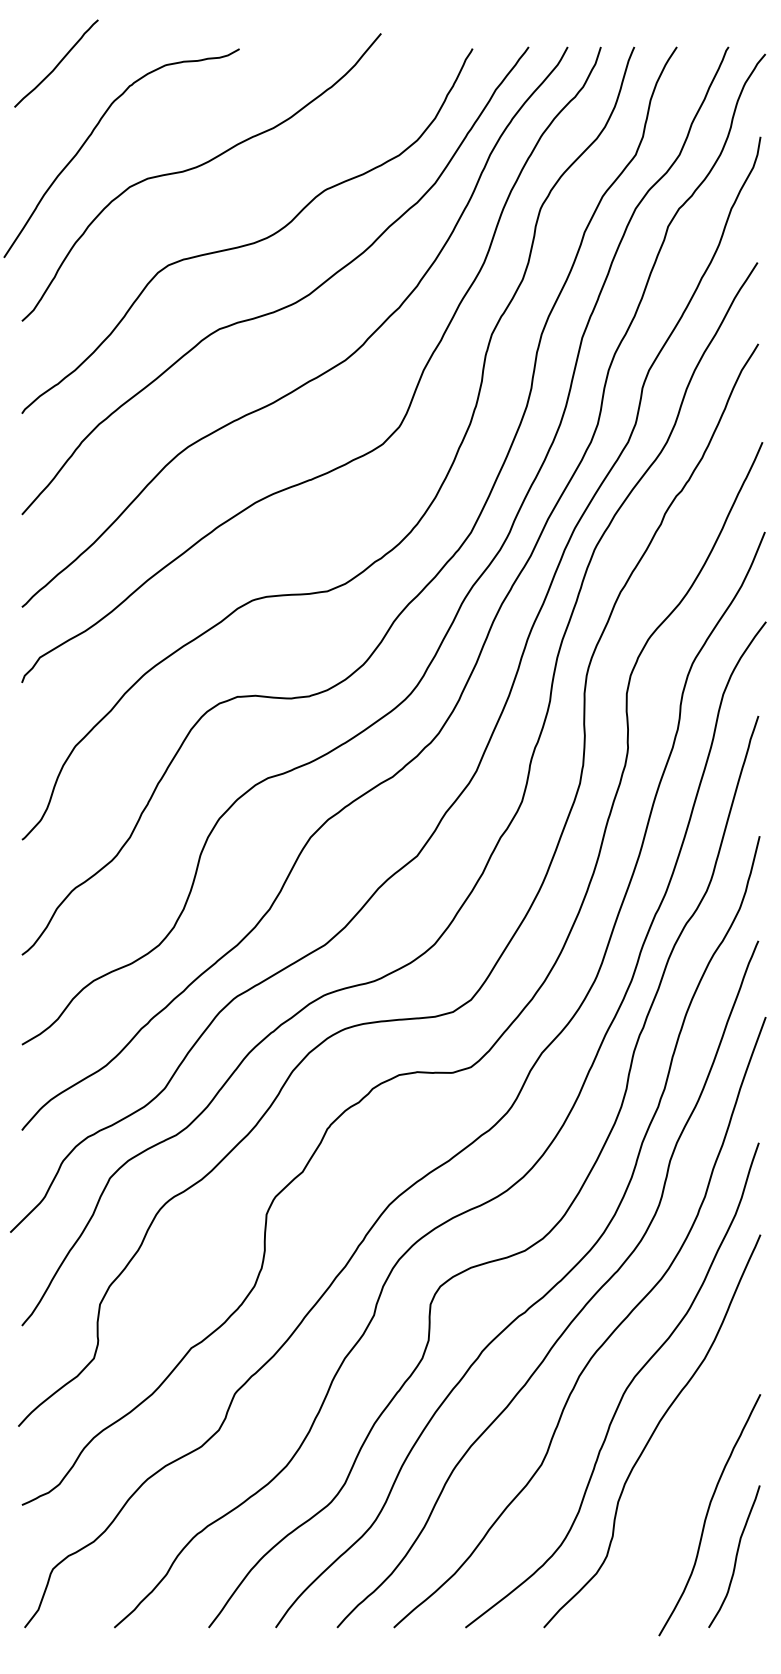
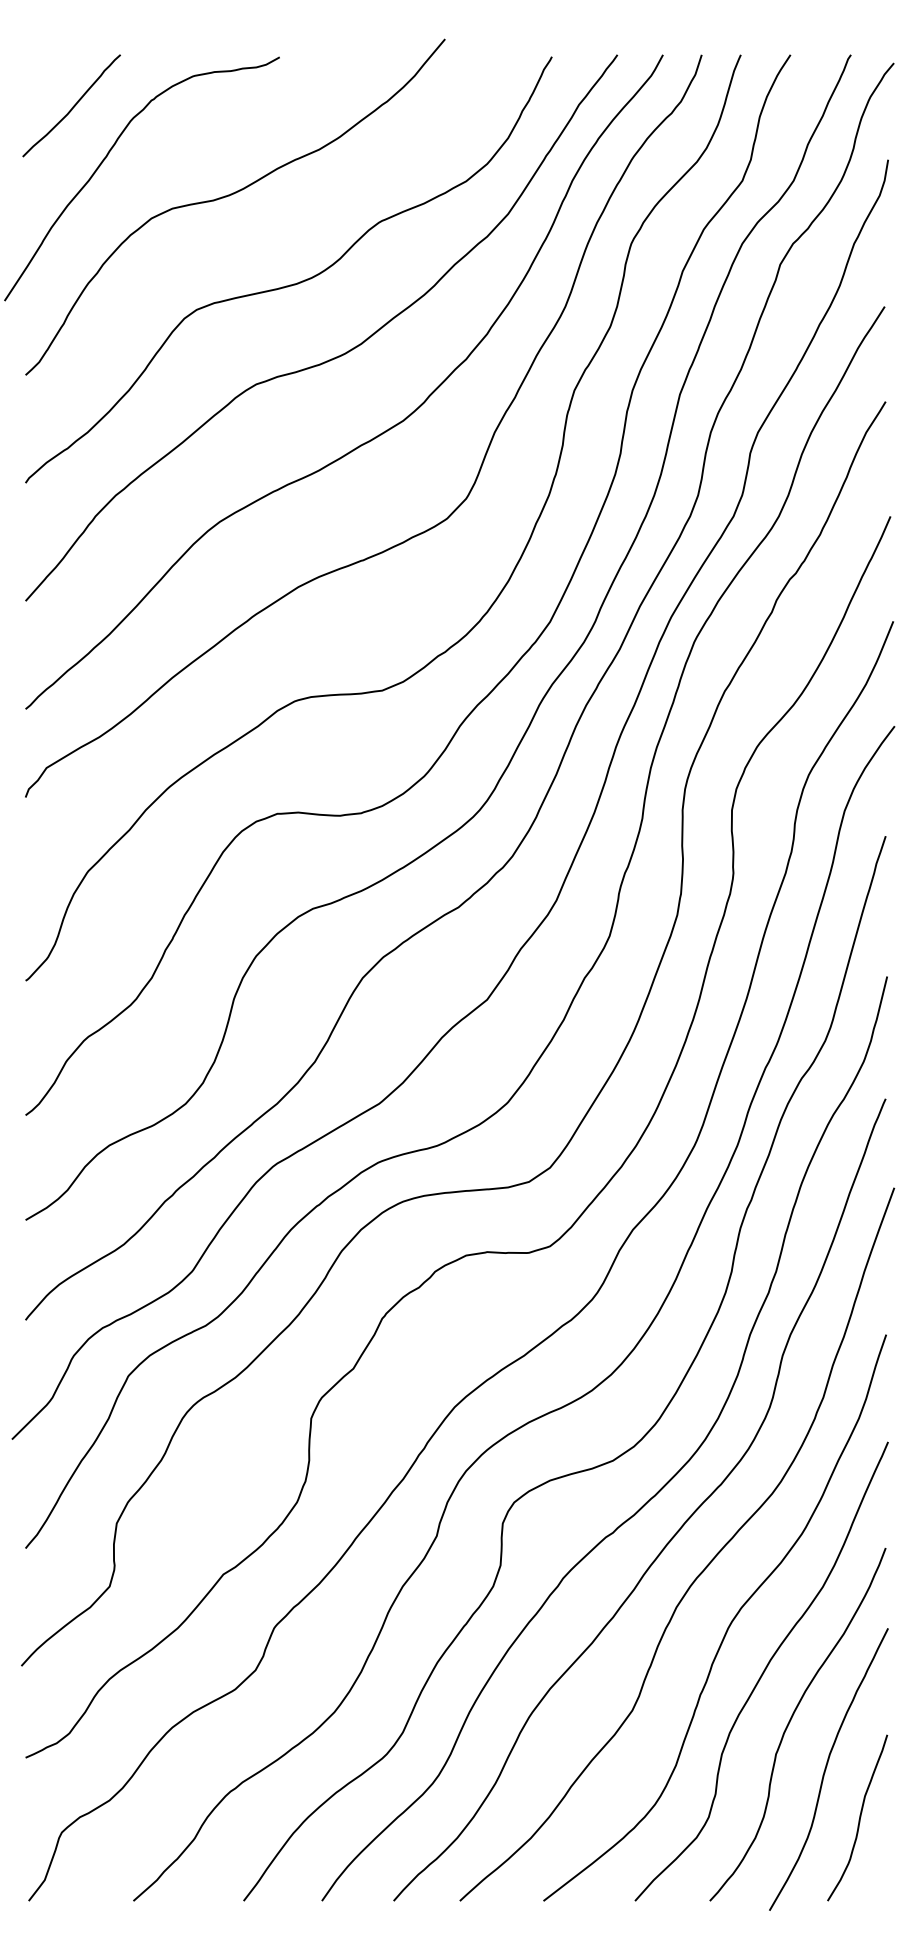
curve: (57, 63) -> (72, 105), moved
curve: (677, 1473) -> (791, 1720), added

